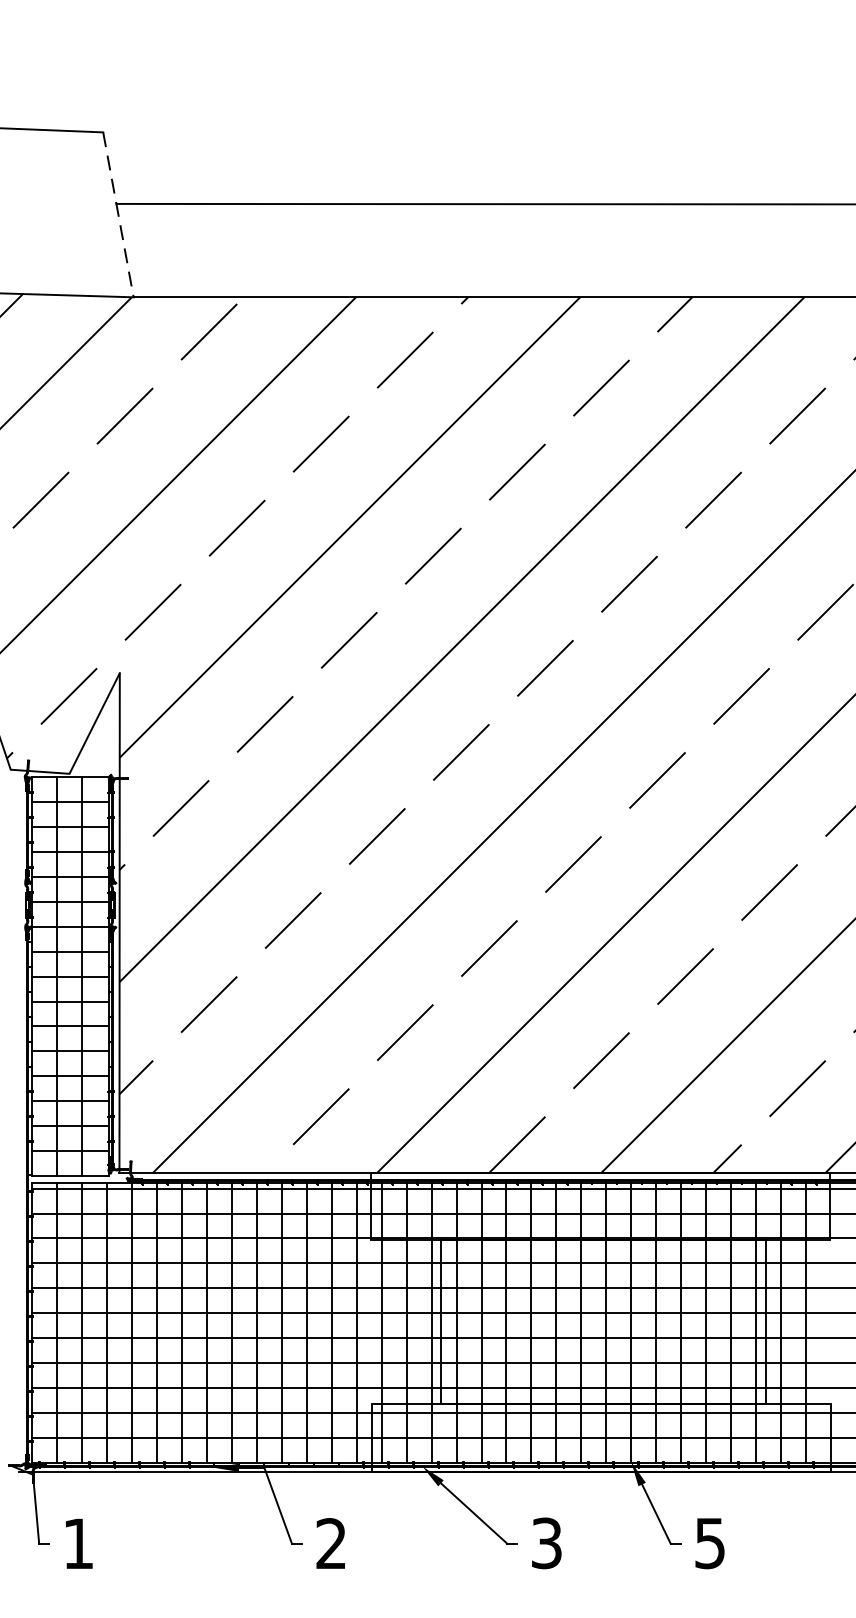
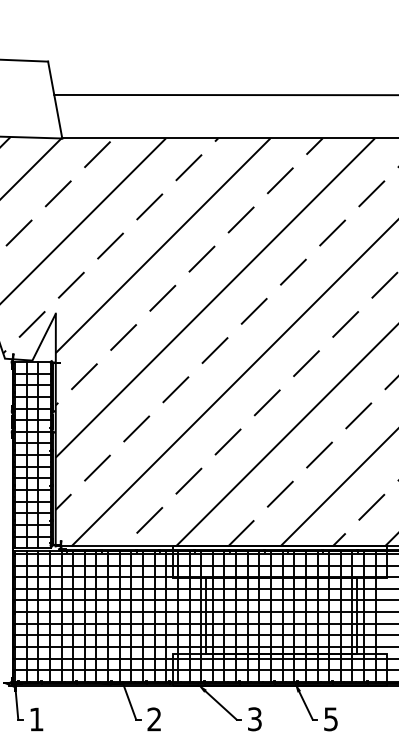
line: (119, 215) -> (55, 100), dashed -> solid

